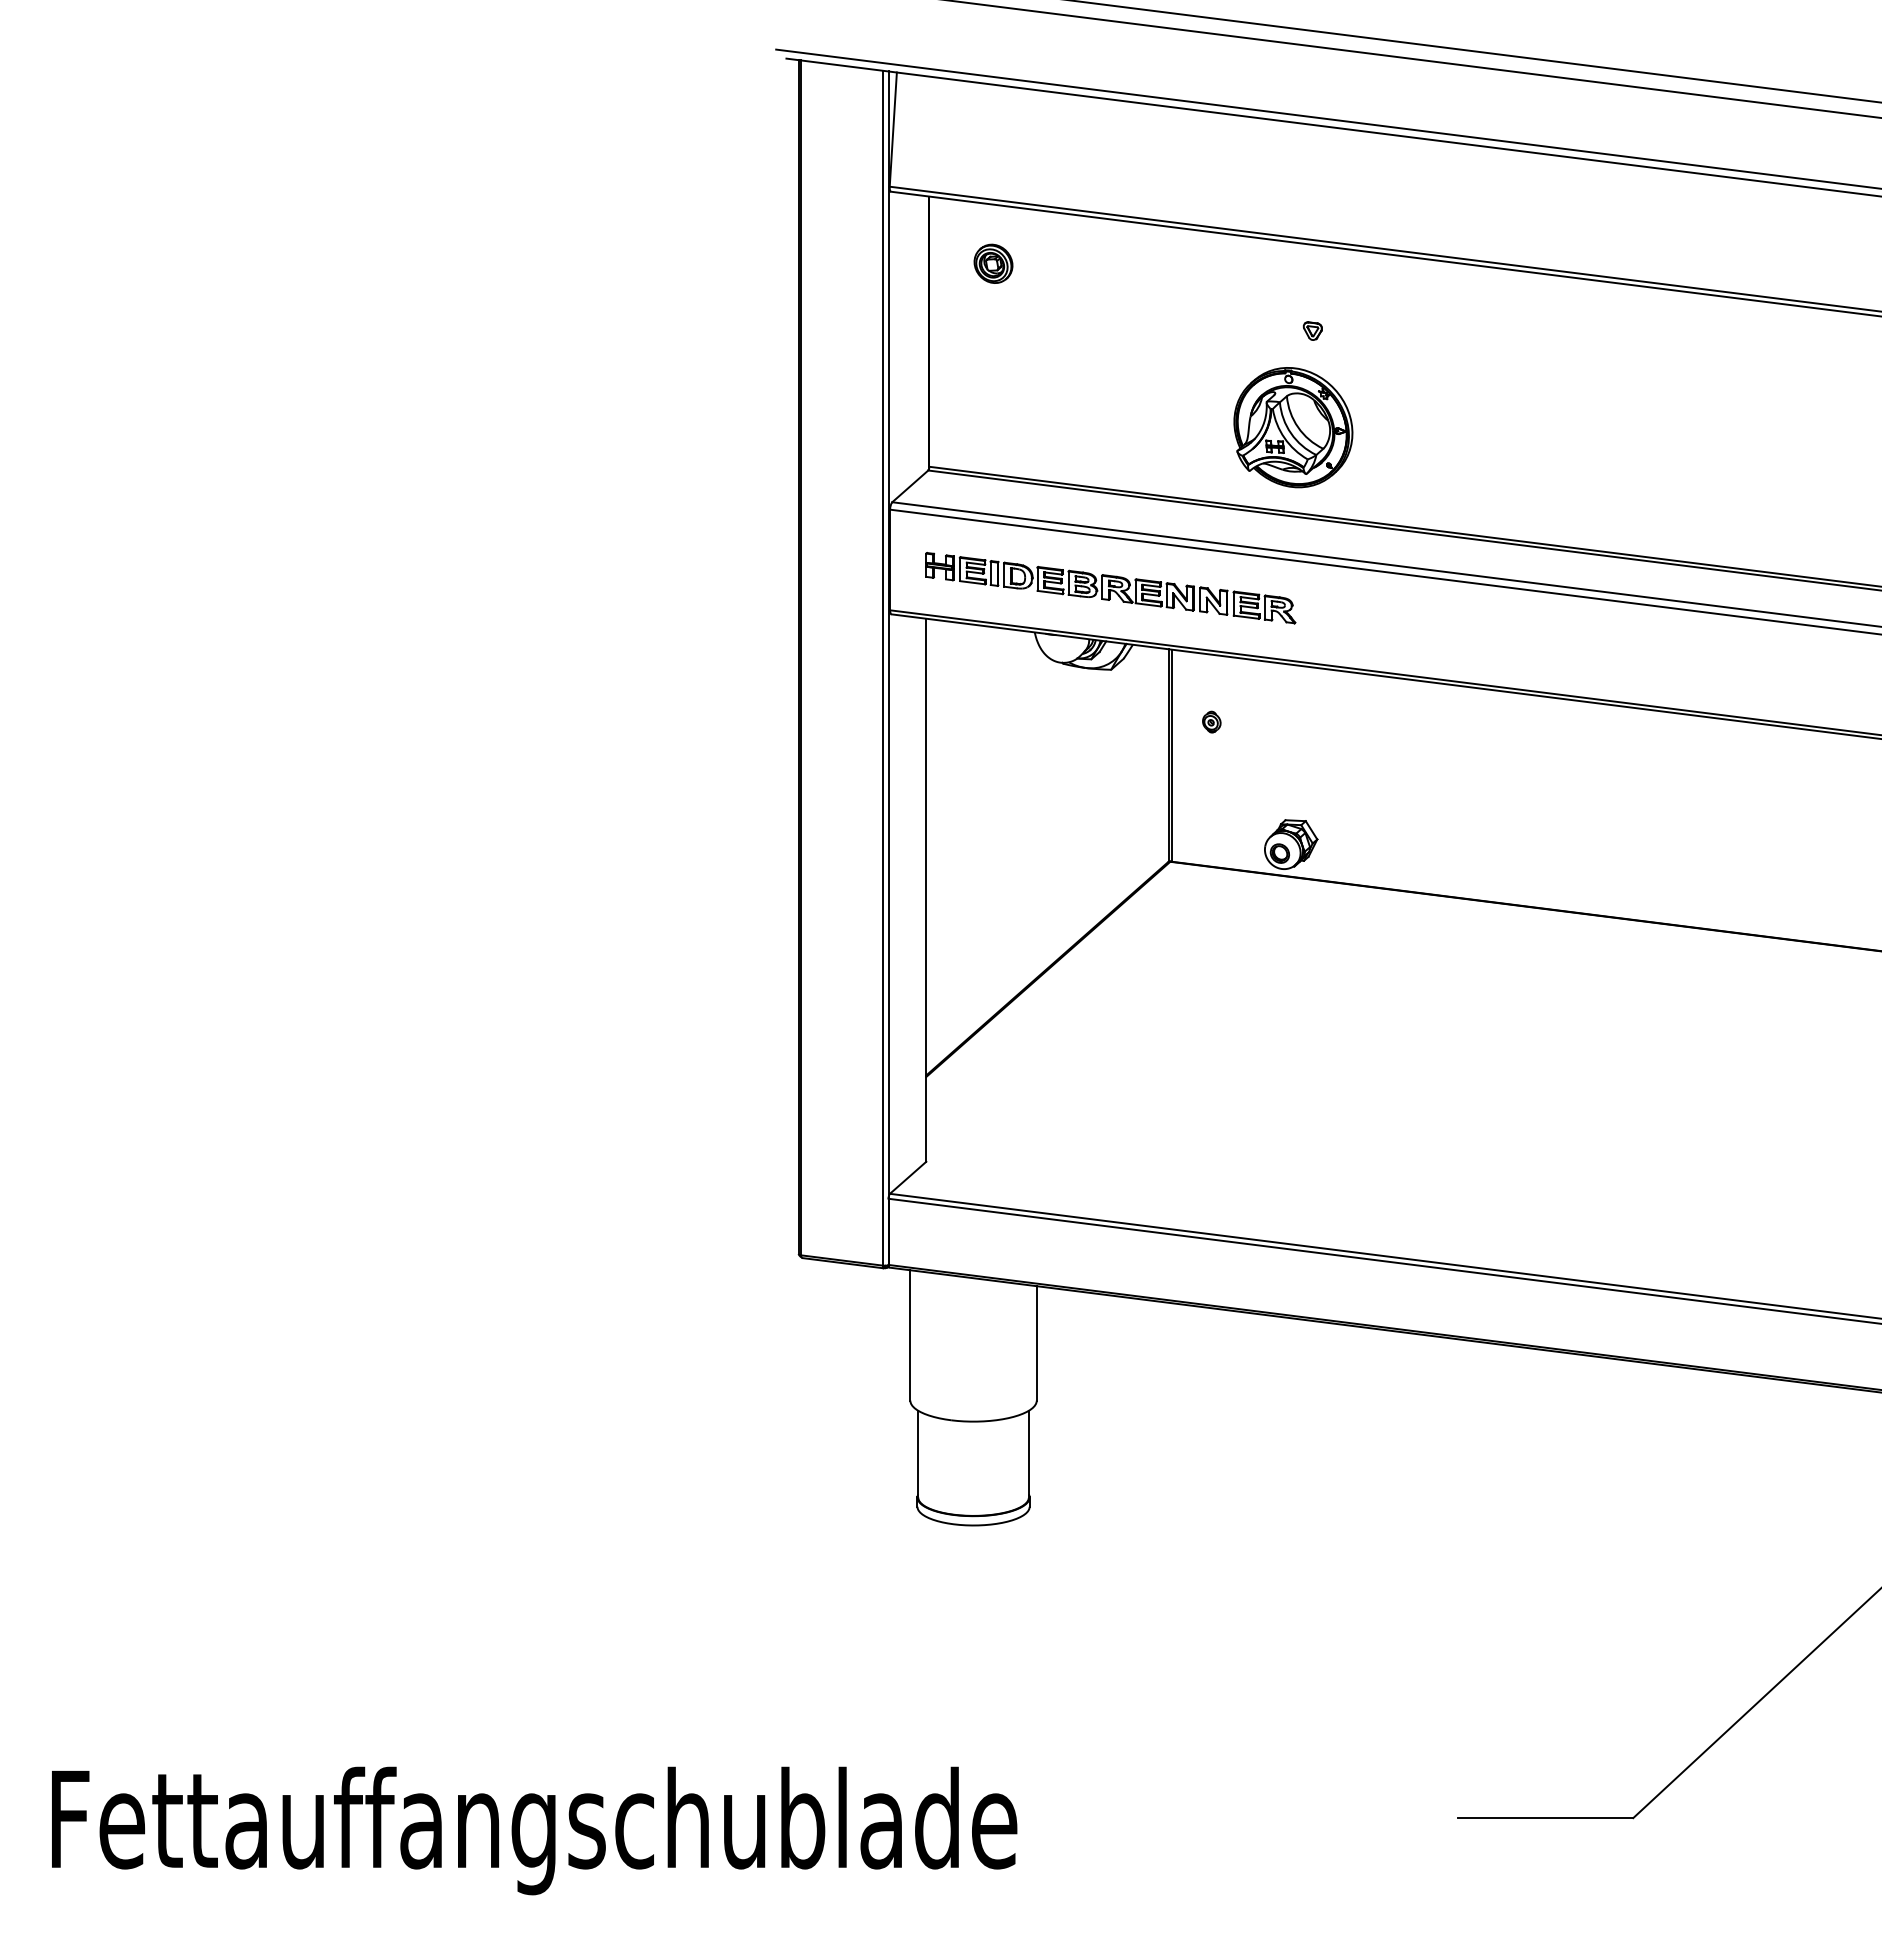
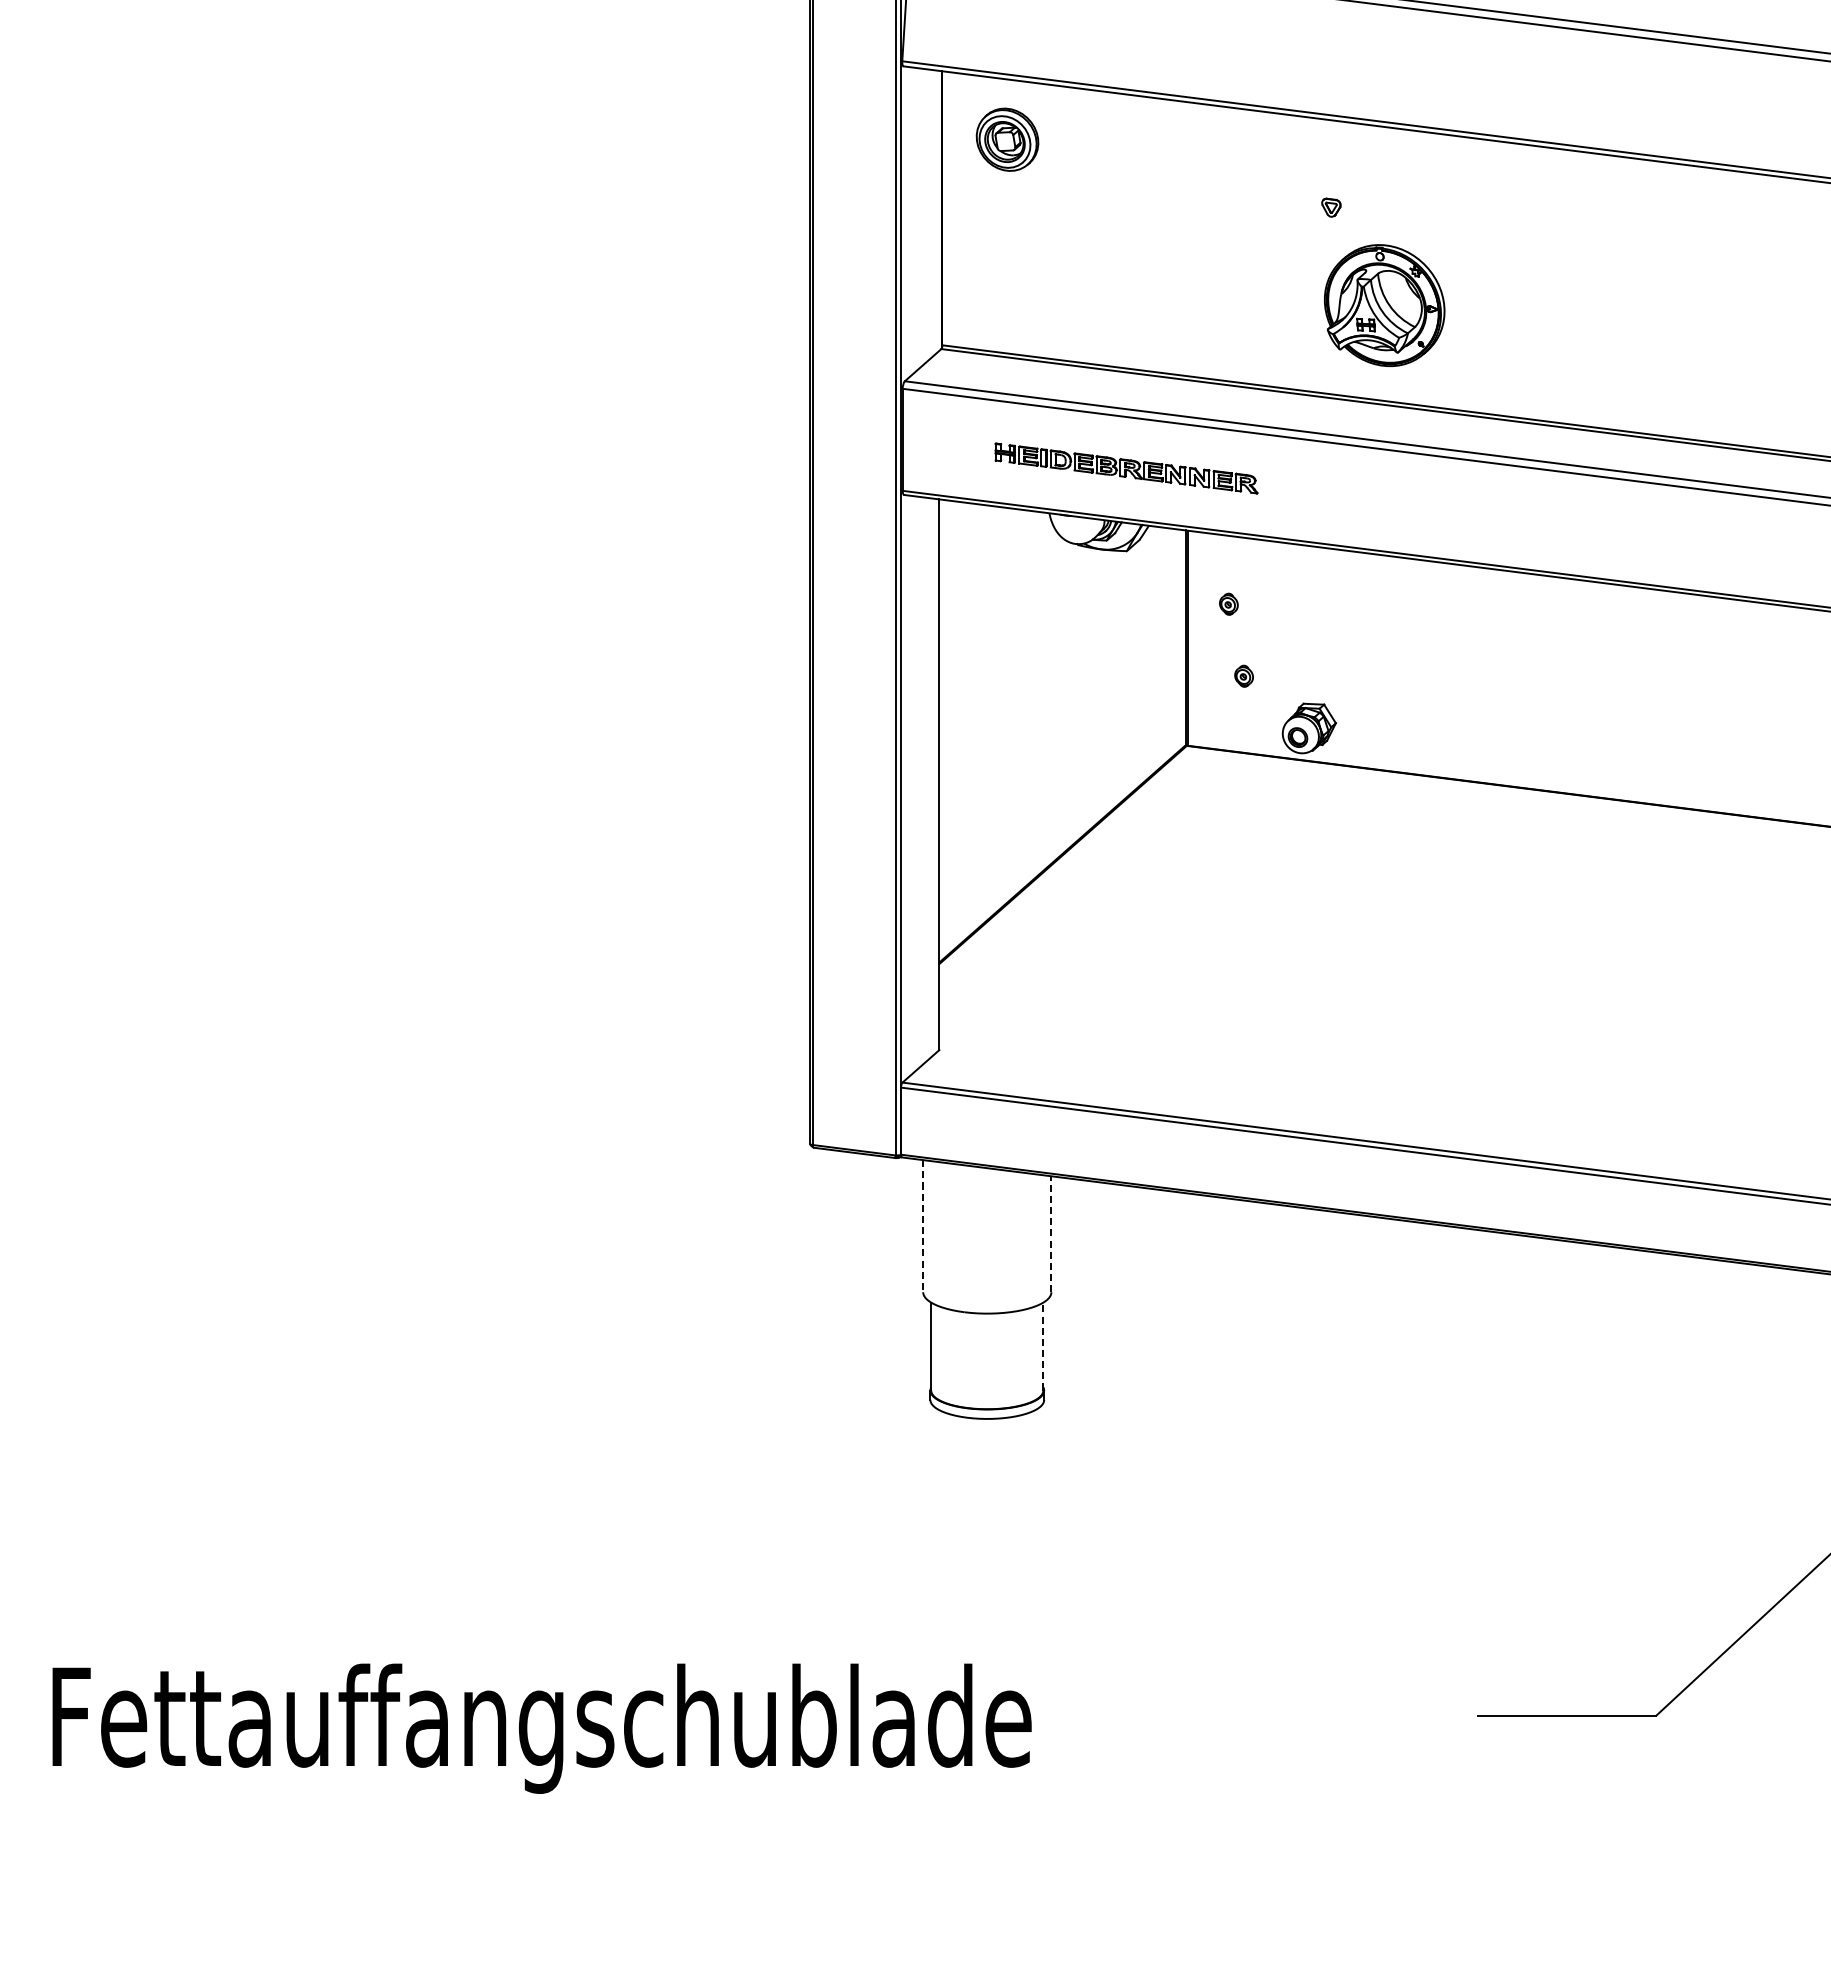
part: (993, 263) -> (1007, 139), size x1.6
part: (1293, 427) -> (1384, 305), moved
part: (1110, 588) -> (1126, 468), size x0.7
part: (1226, 792) -> (1243, 675), added
line: (910, 1335) -> (923, 1226), solid -> dashed
line: (1036, 1342) -> (1051, 1233), solid -> dashed
line: (1028, 1453) -> (1043, 1345), solid -> dashed

